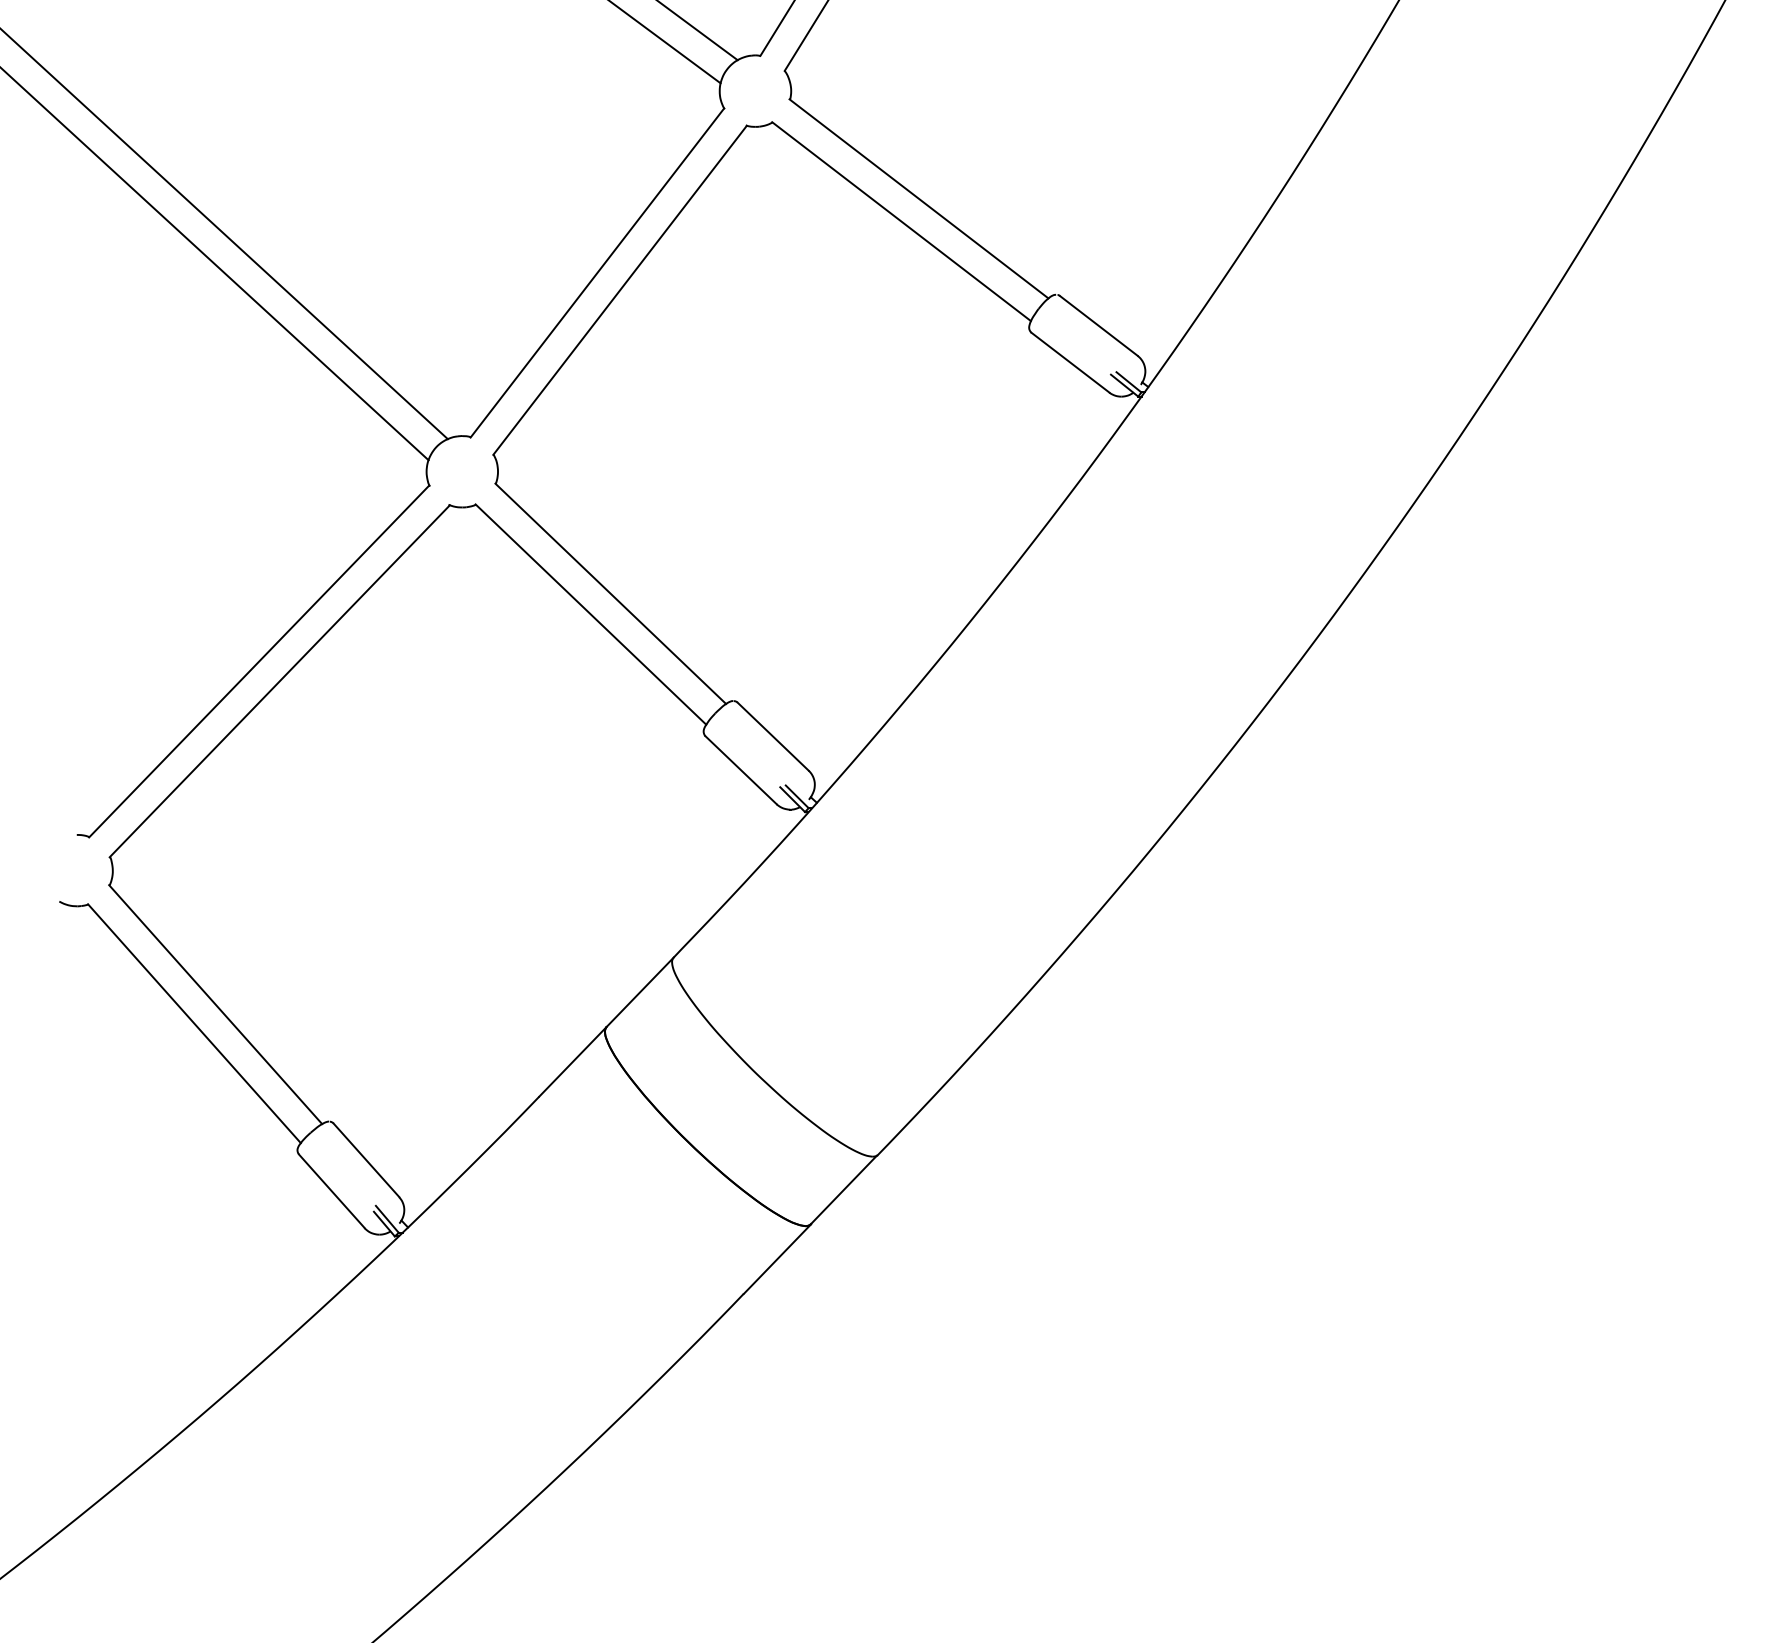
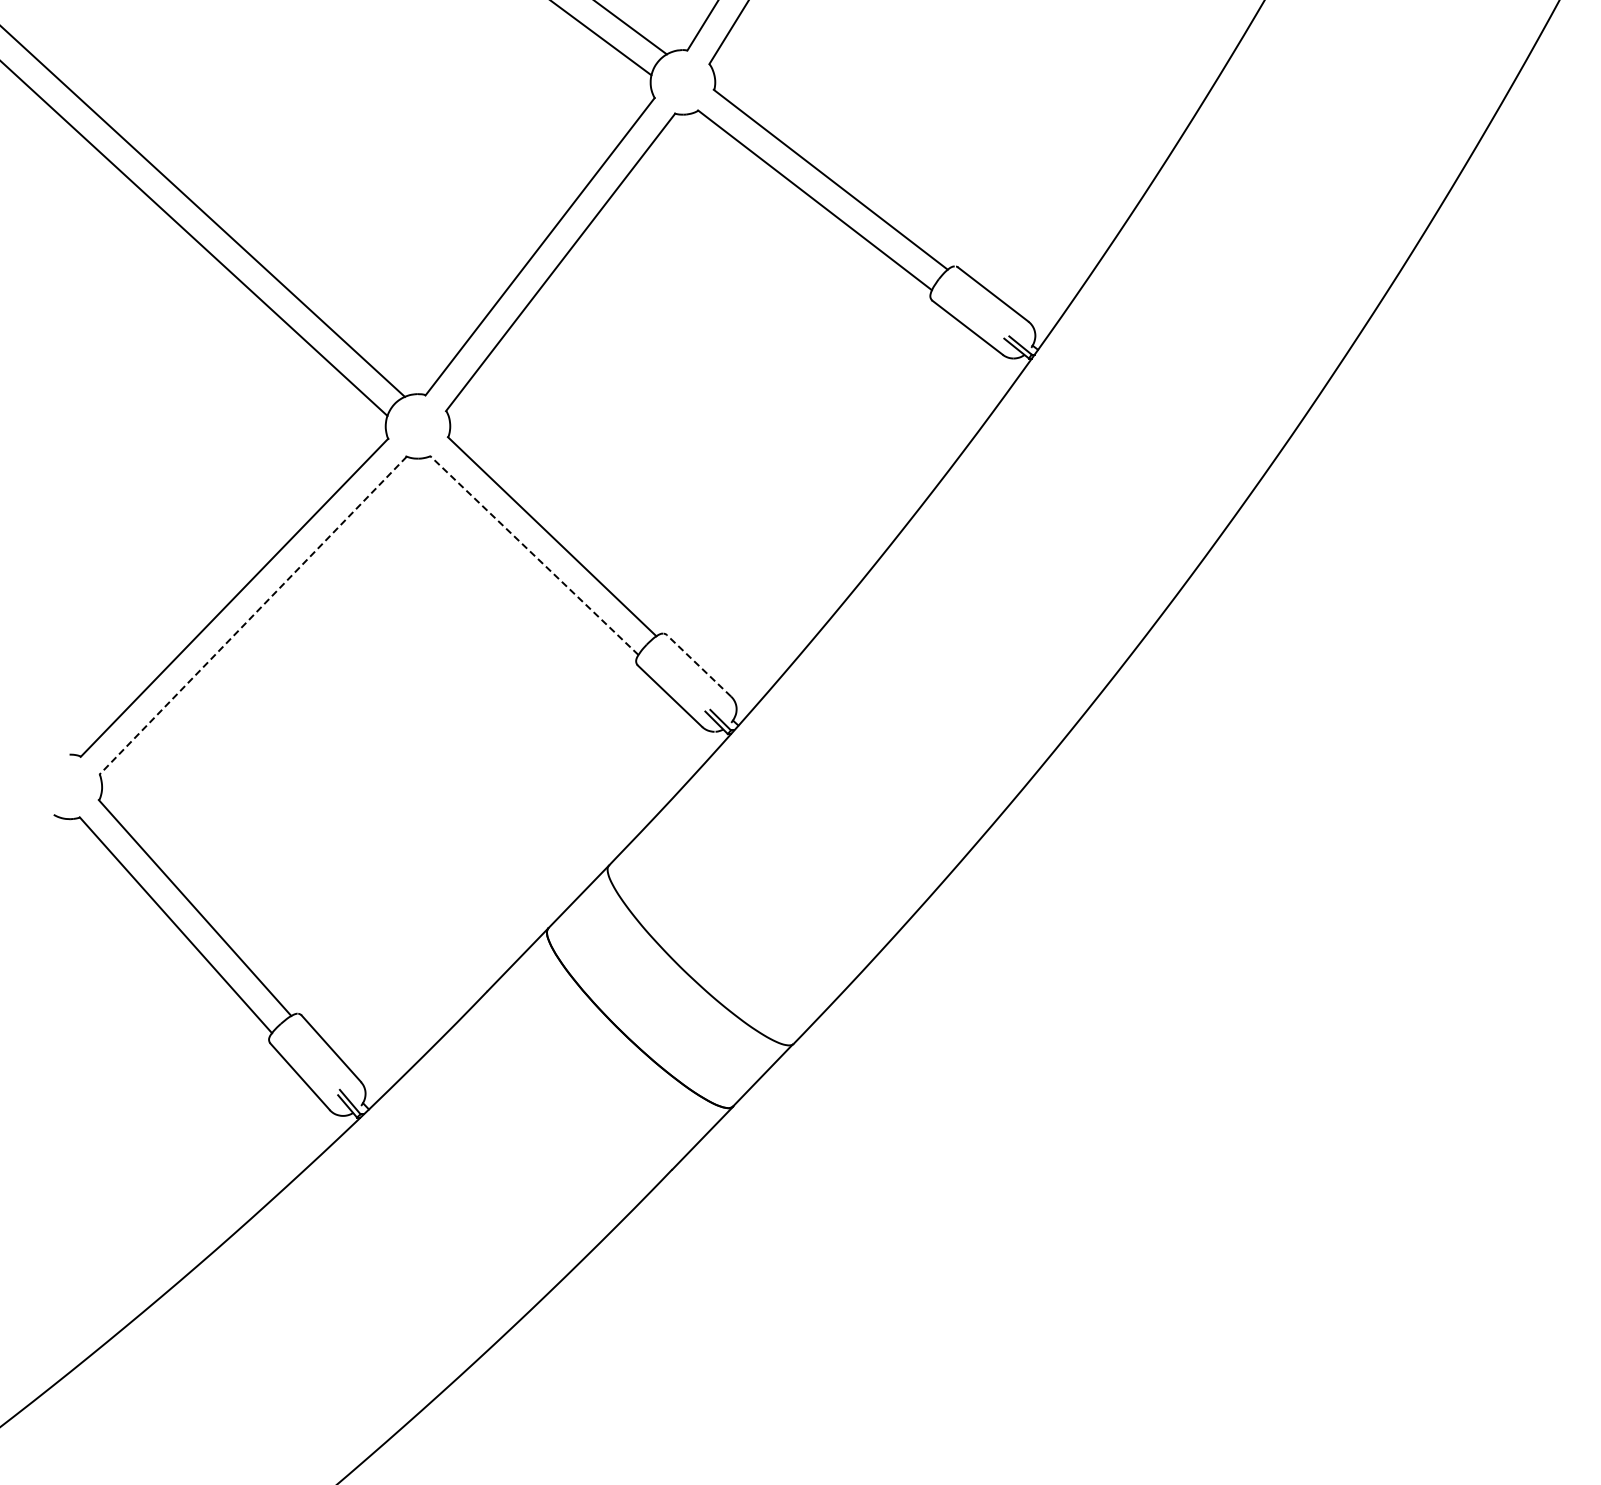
line: (590, 614) -> (533, 555), solid -> dashed
line: (279, 682) -> (252, 616), solid -> dashed
line: (772, 736) -> (698, 665), solid -> dashed

